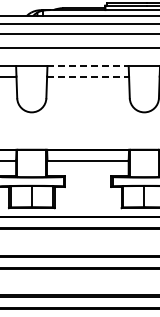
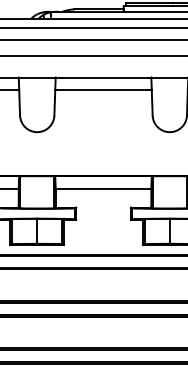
line: (88, 66) -> (104, 78), dashed -> solid
line: (88, 76) -> (104, 89), dashed -> solid

